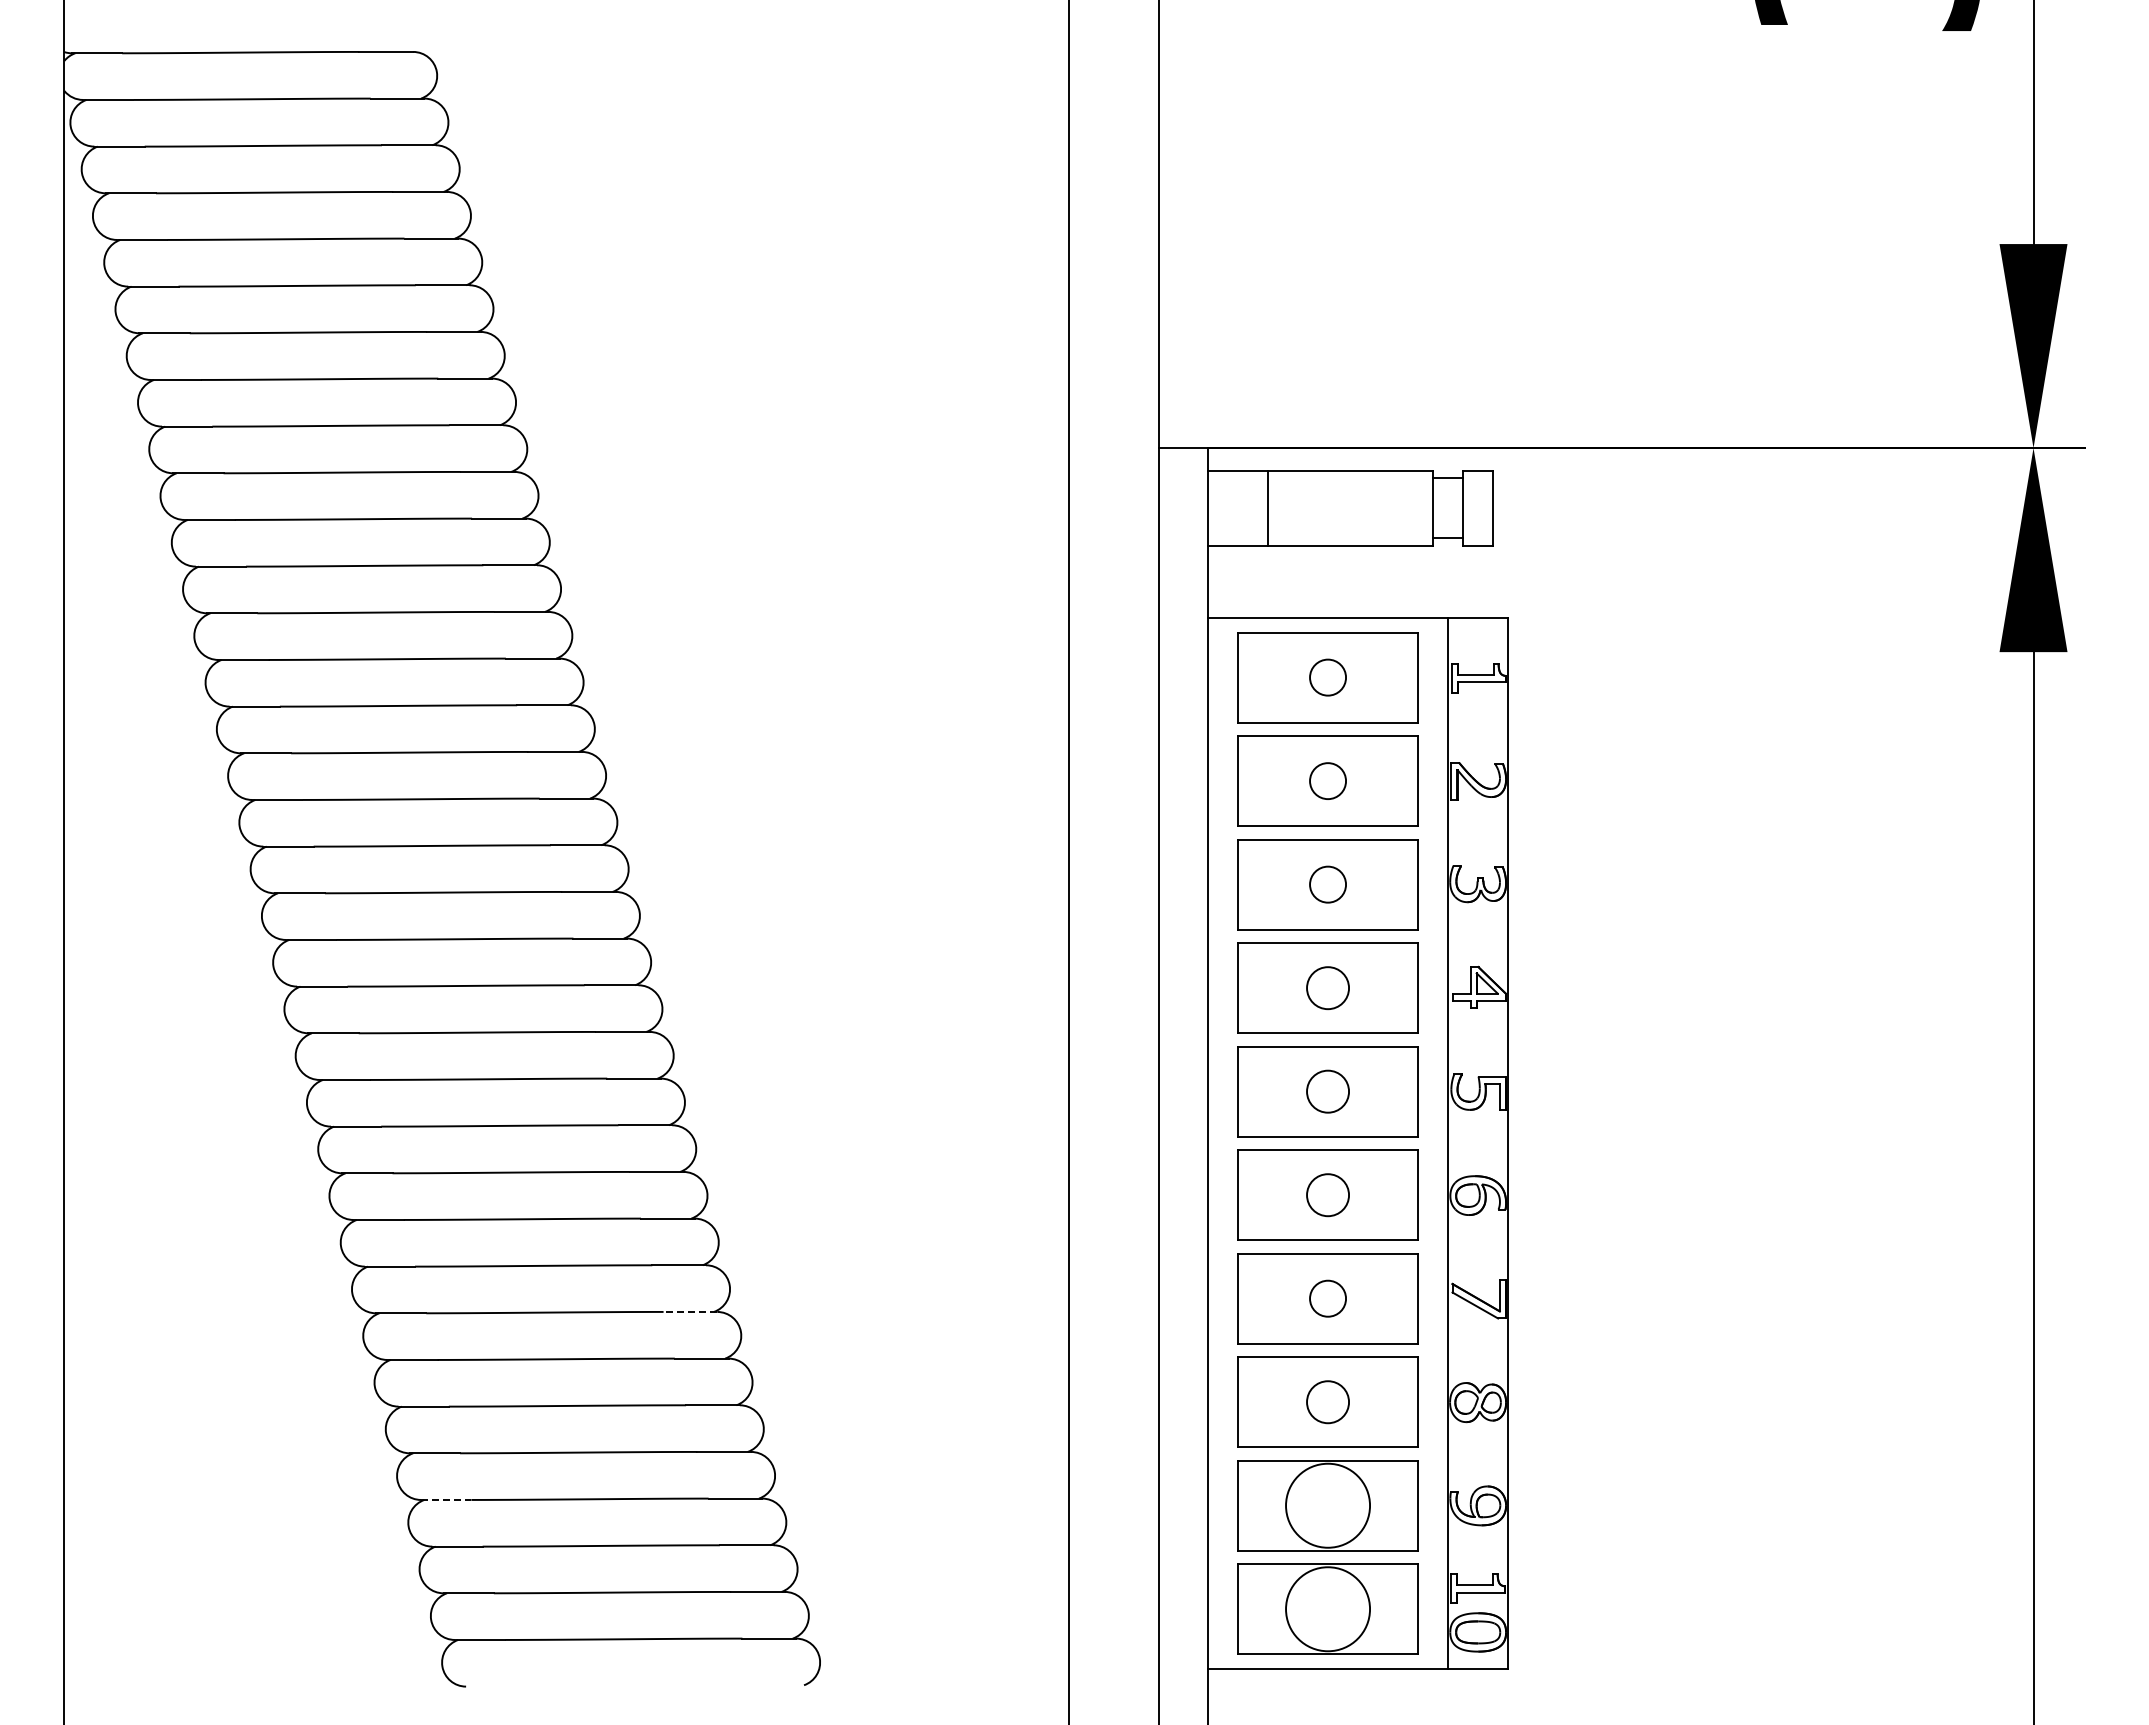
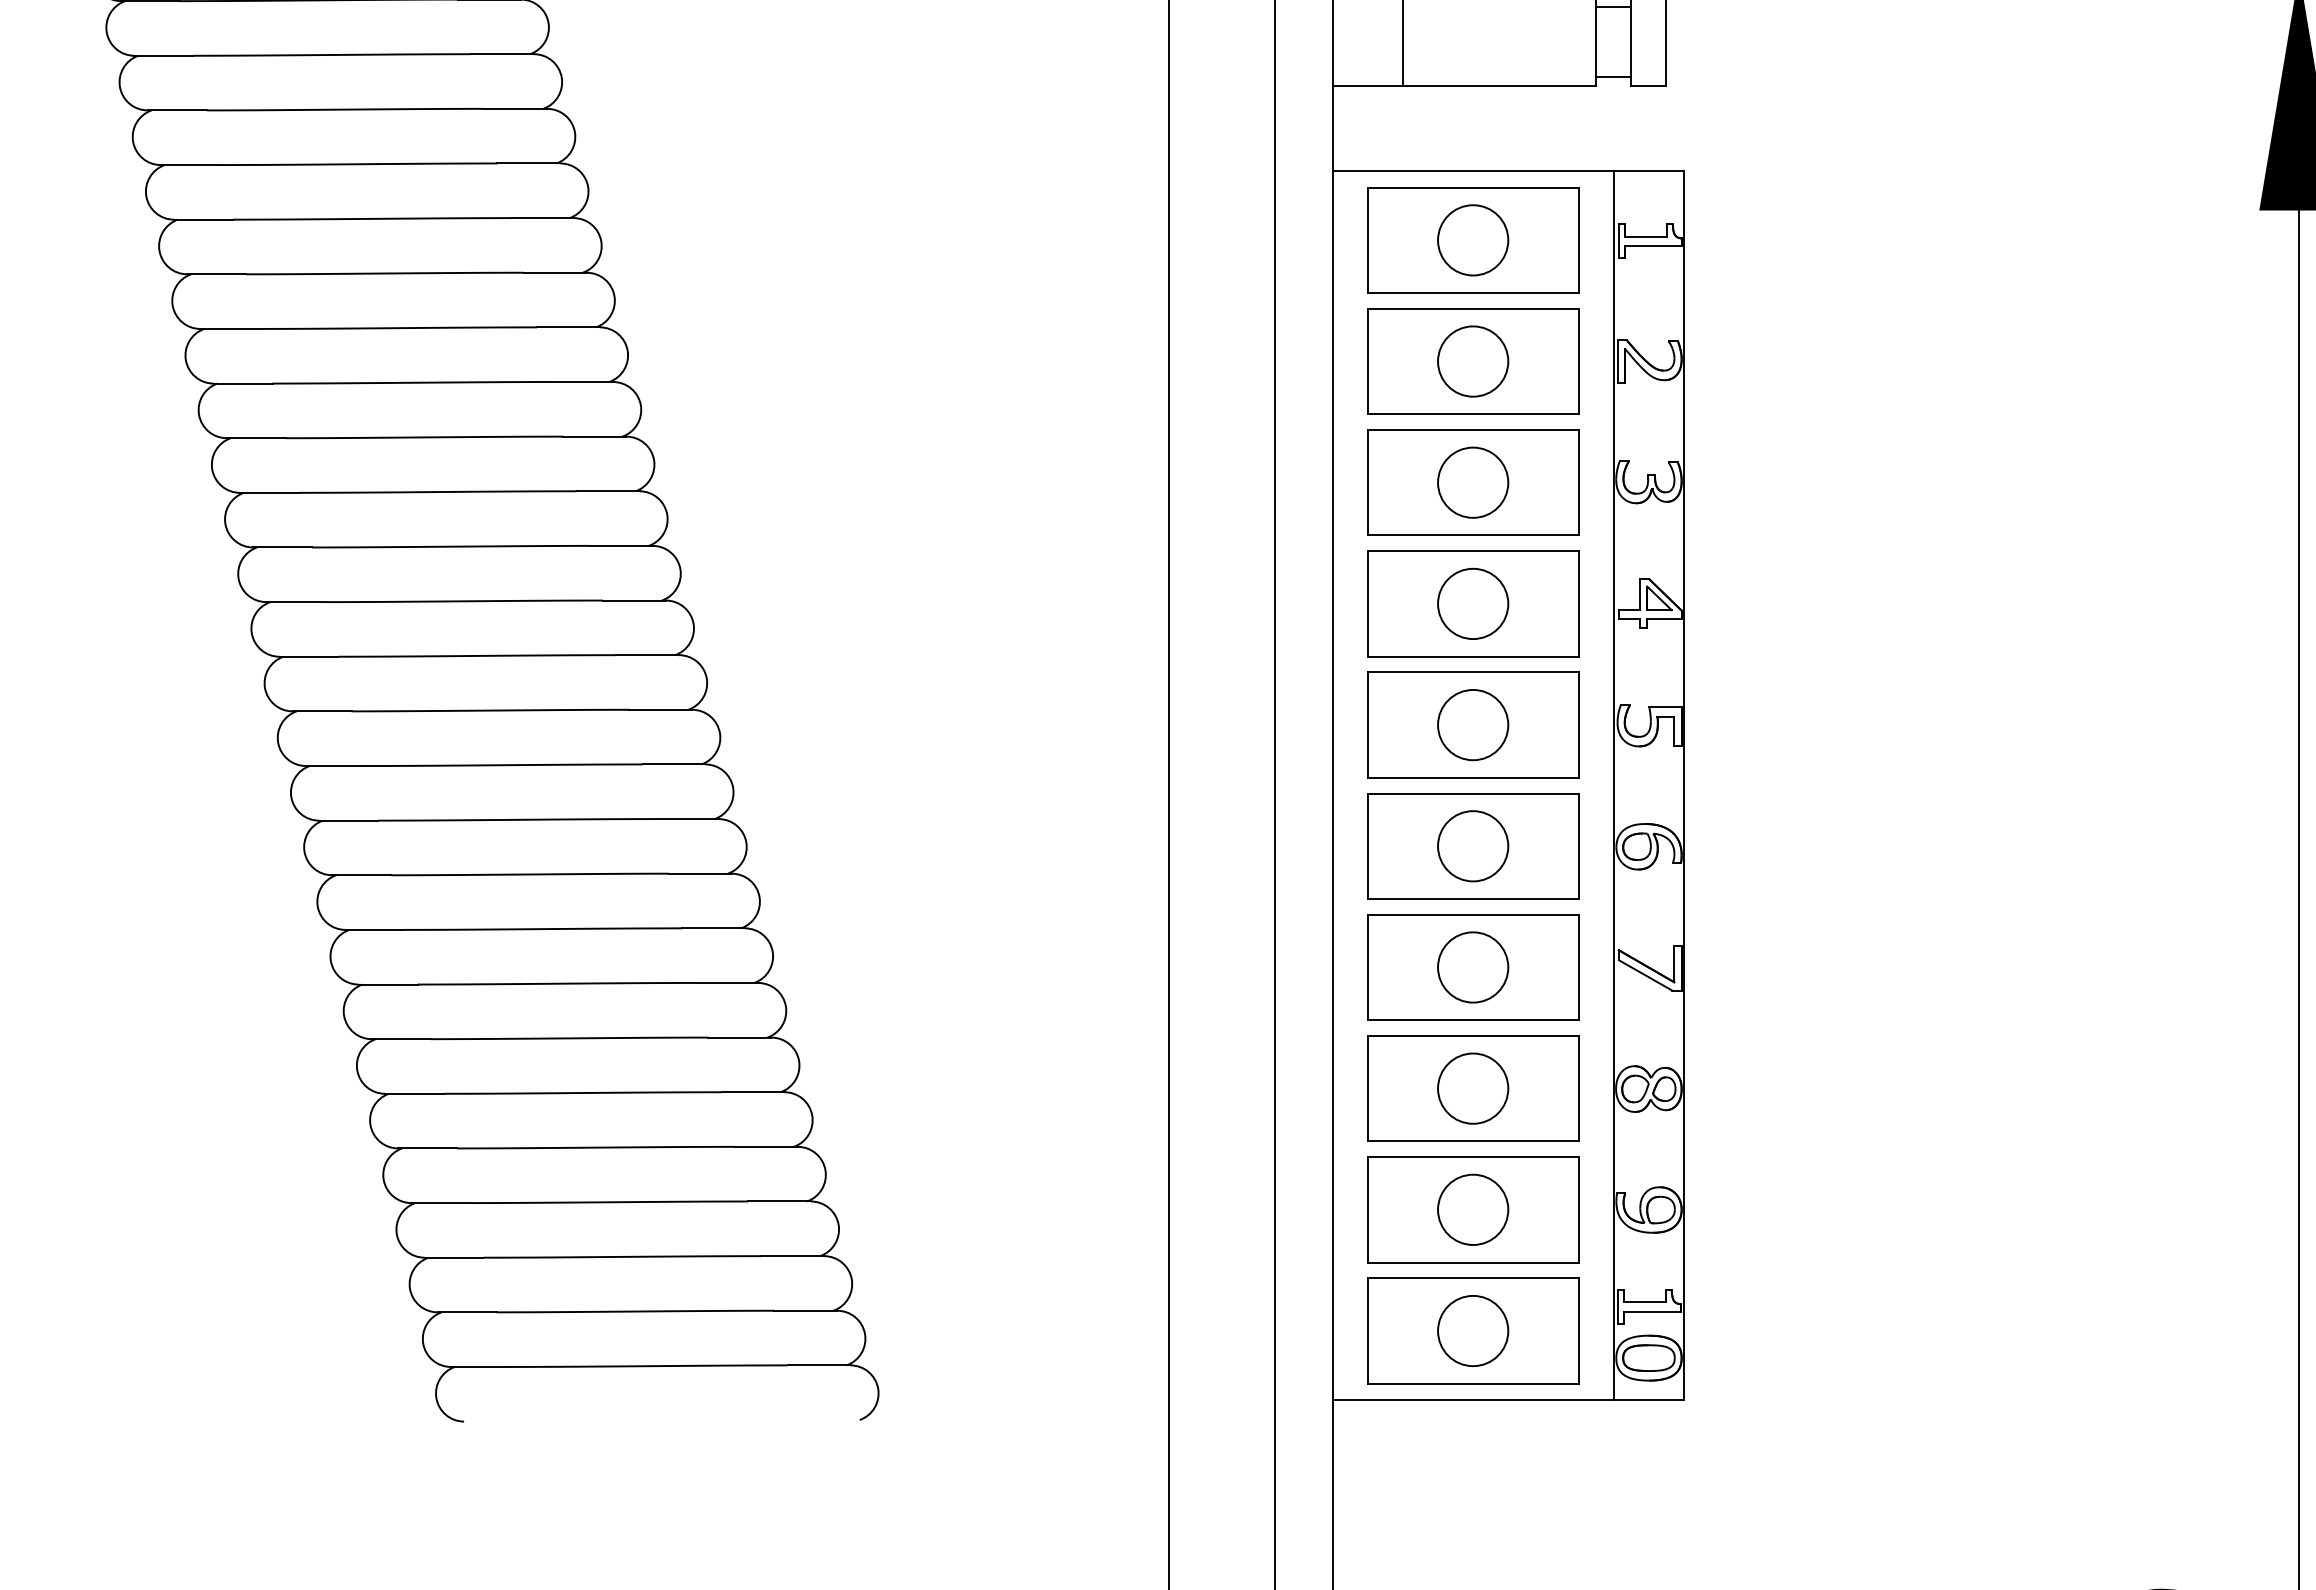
circle: (1328, 677) -> (1473, 240), size x1.67
circle: (1328, 781) -> (1473, 361), size x1.67
circle: (1328, 884) -> (1473, 482), size x1.67
circle: (1328, 988) -> (1473, 604), size x1.43
circle: (1328, 1091) -> (1473, 724), size x1.43
circle: (1328, 1195) -> (1473, 846), size x1.43
circle: (1328, 1298) -> (1473, 967), size x1.67
line: (690, 1311) -> (726, 982), dashed -> solid
circle: (1328, 1402) -> (1473, 1088), size x1.43
line: (446, 1499) -> (441, 1202), dashed -> solid
circle: (1328, 1505) -> (1473, 1209), size x0.71
circle: (1328, 1609) -> (1473, 1331), size x0.71

